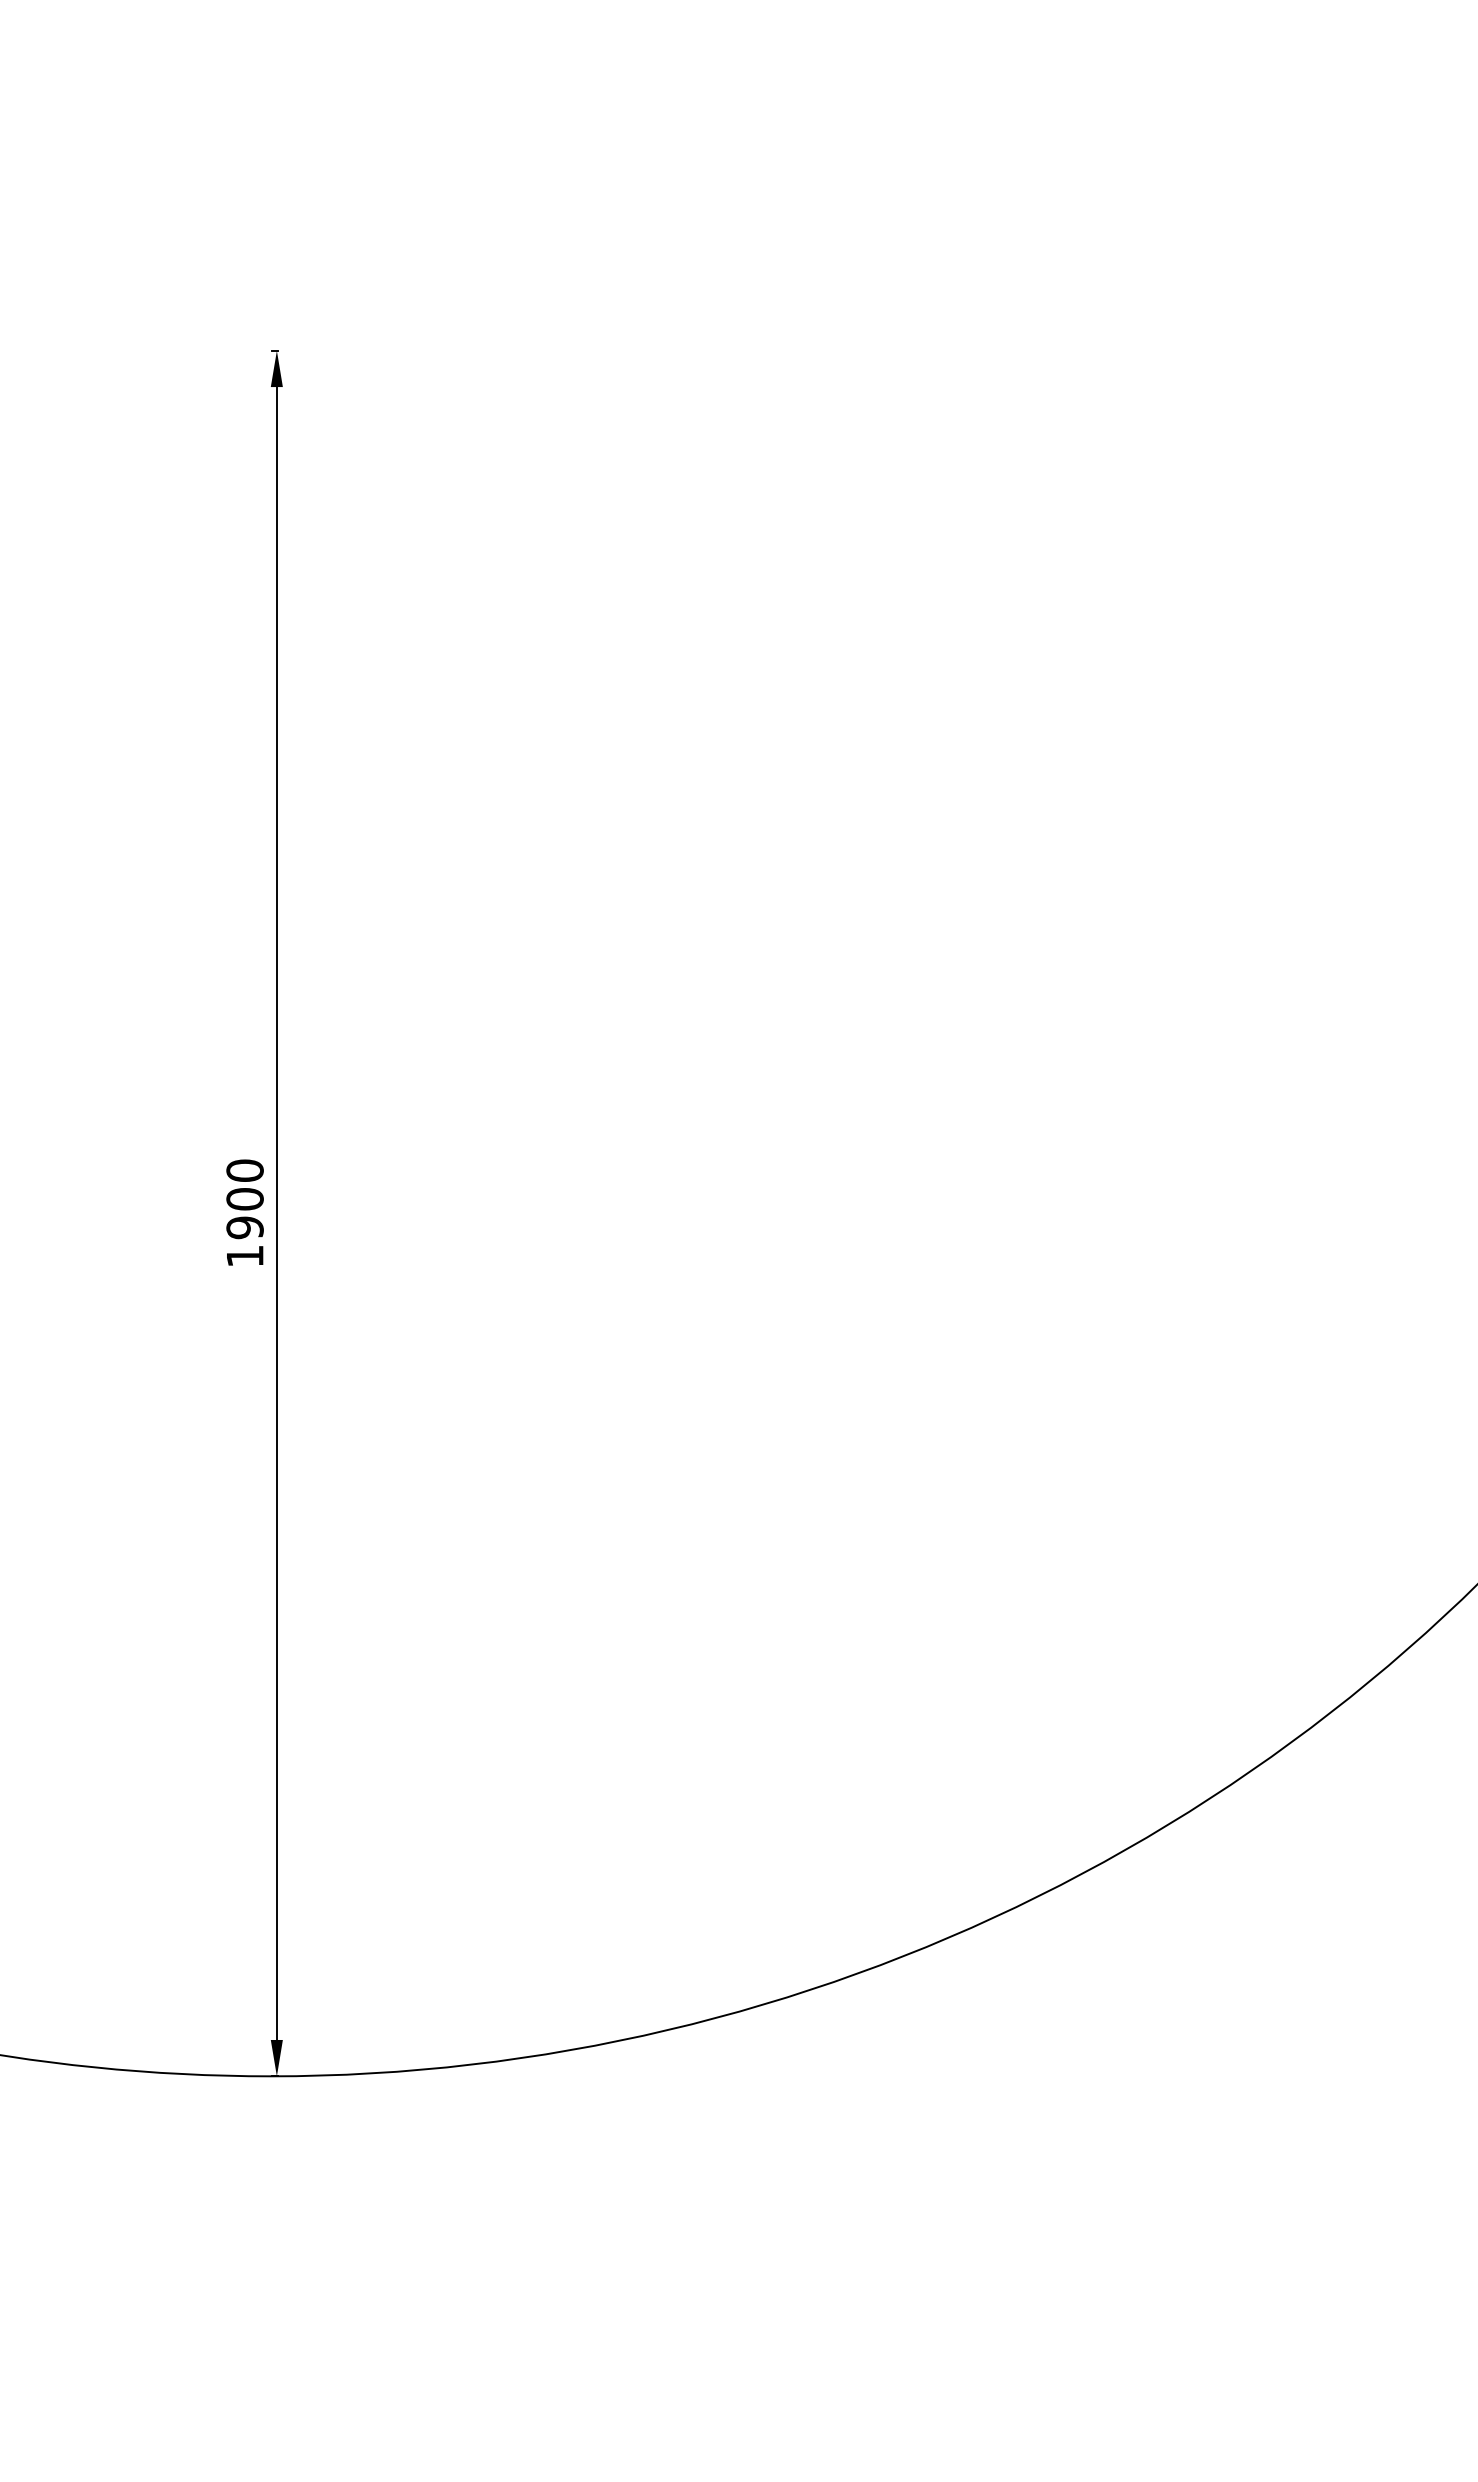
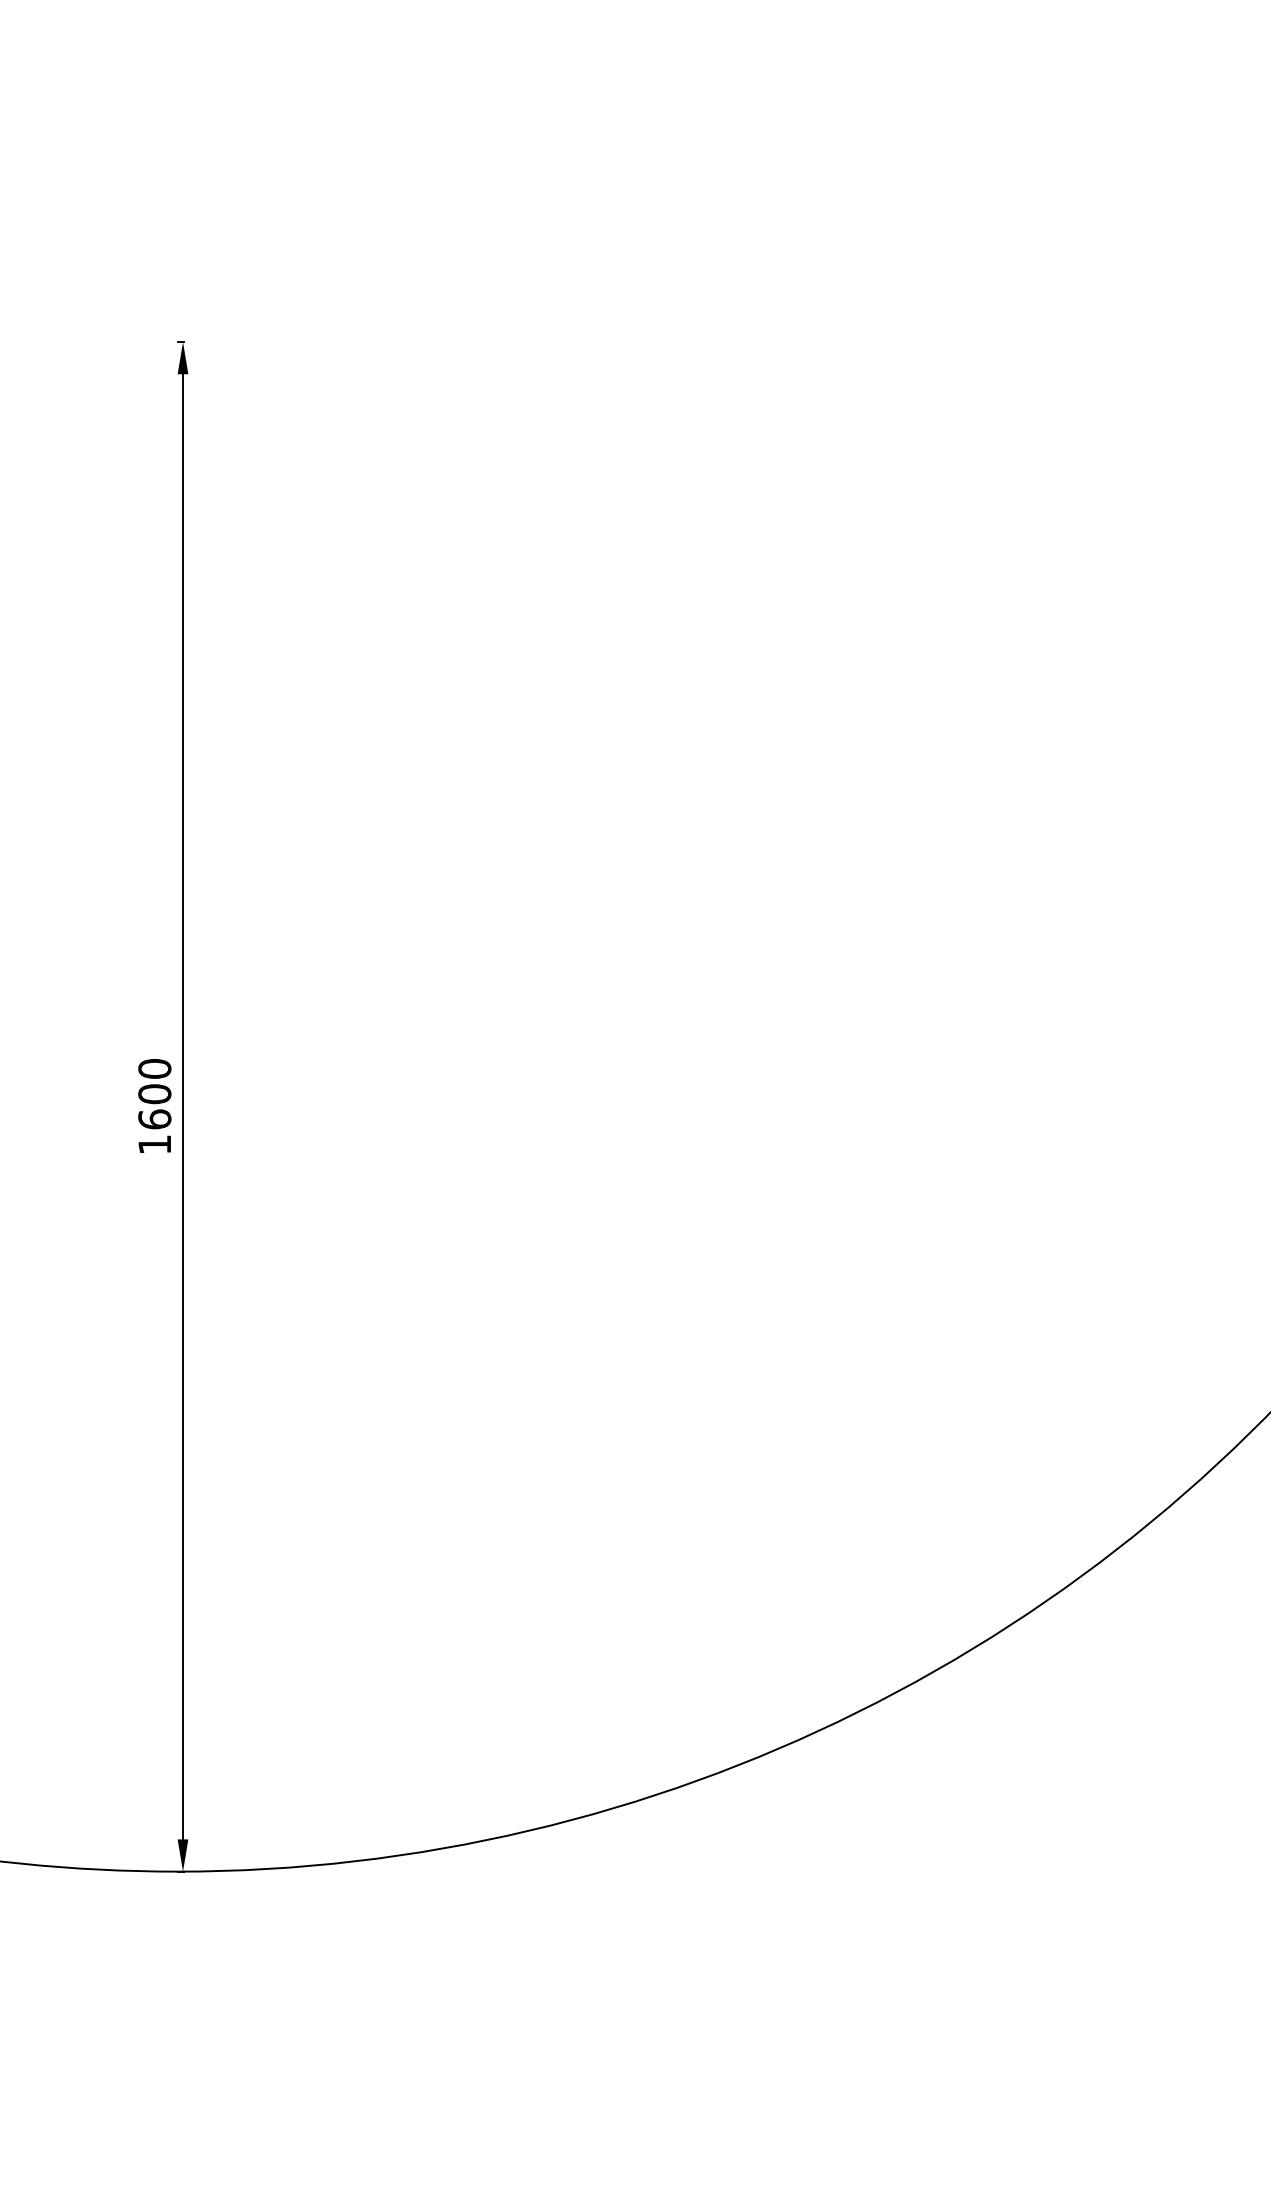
text: (244, 1227) -> (154, 1119), 1900 -> 1600

